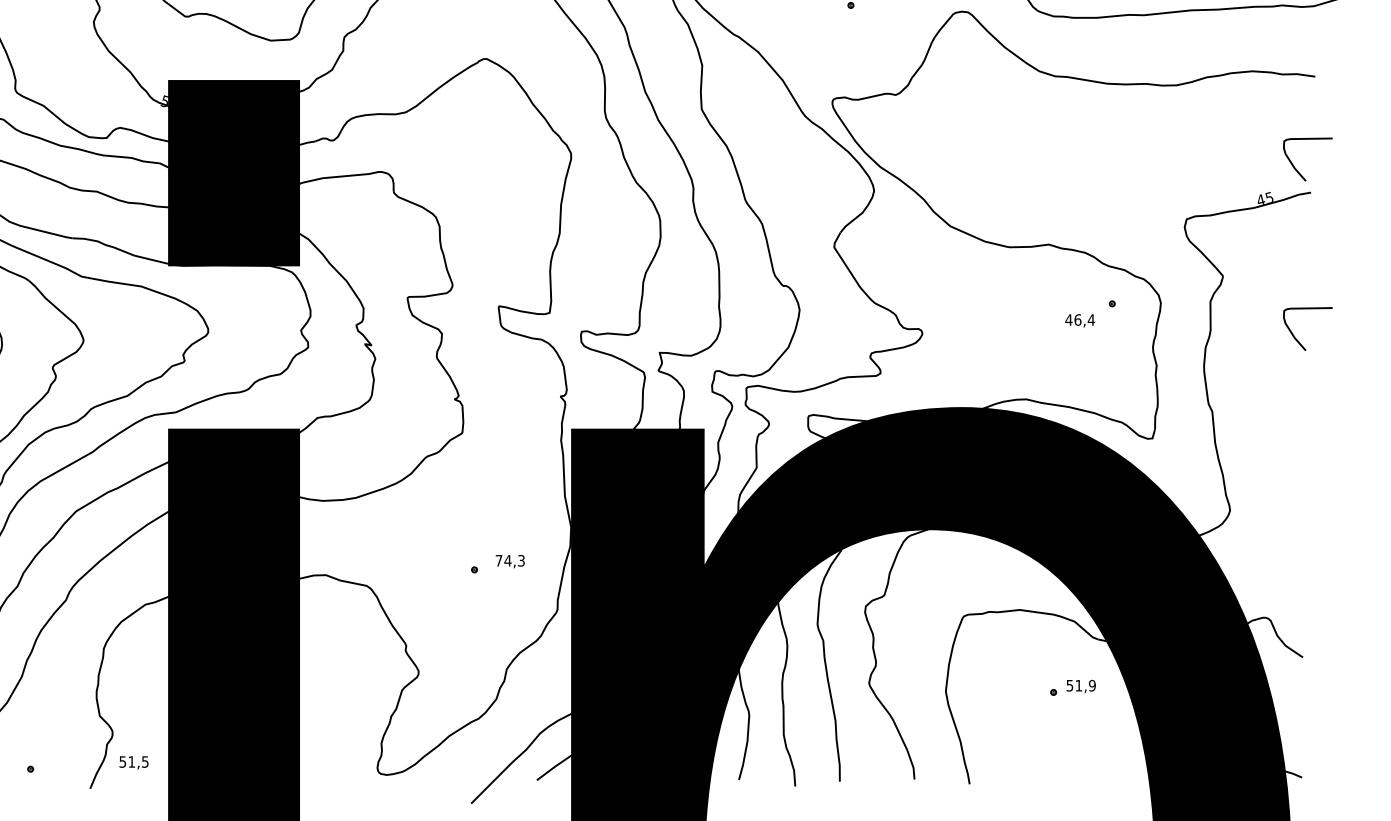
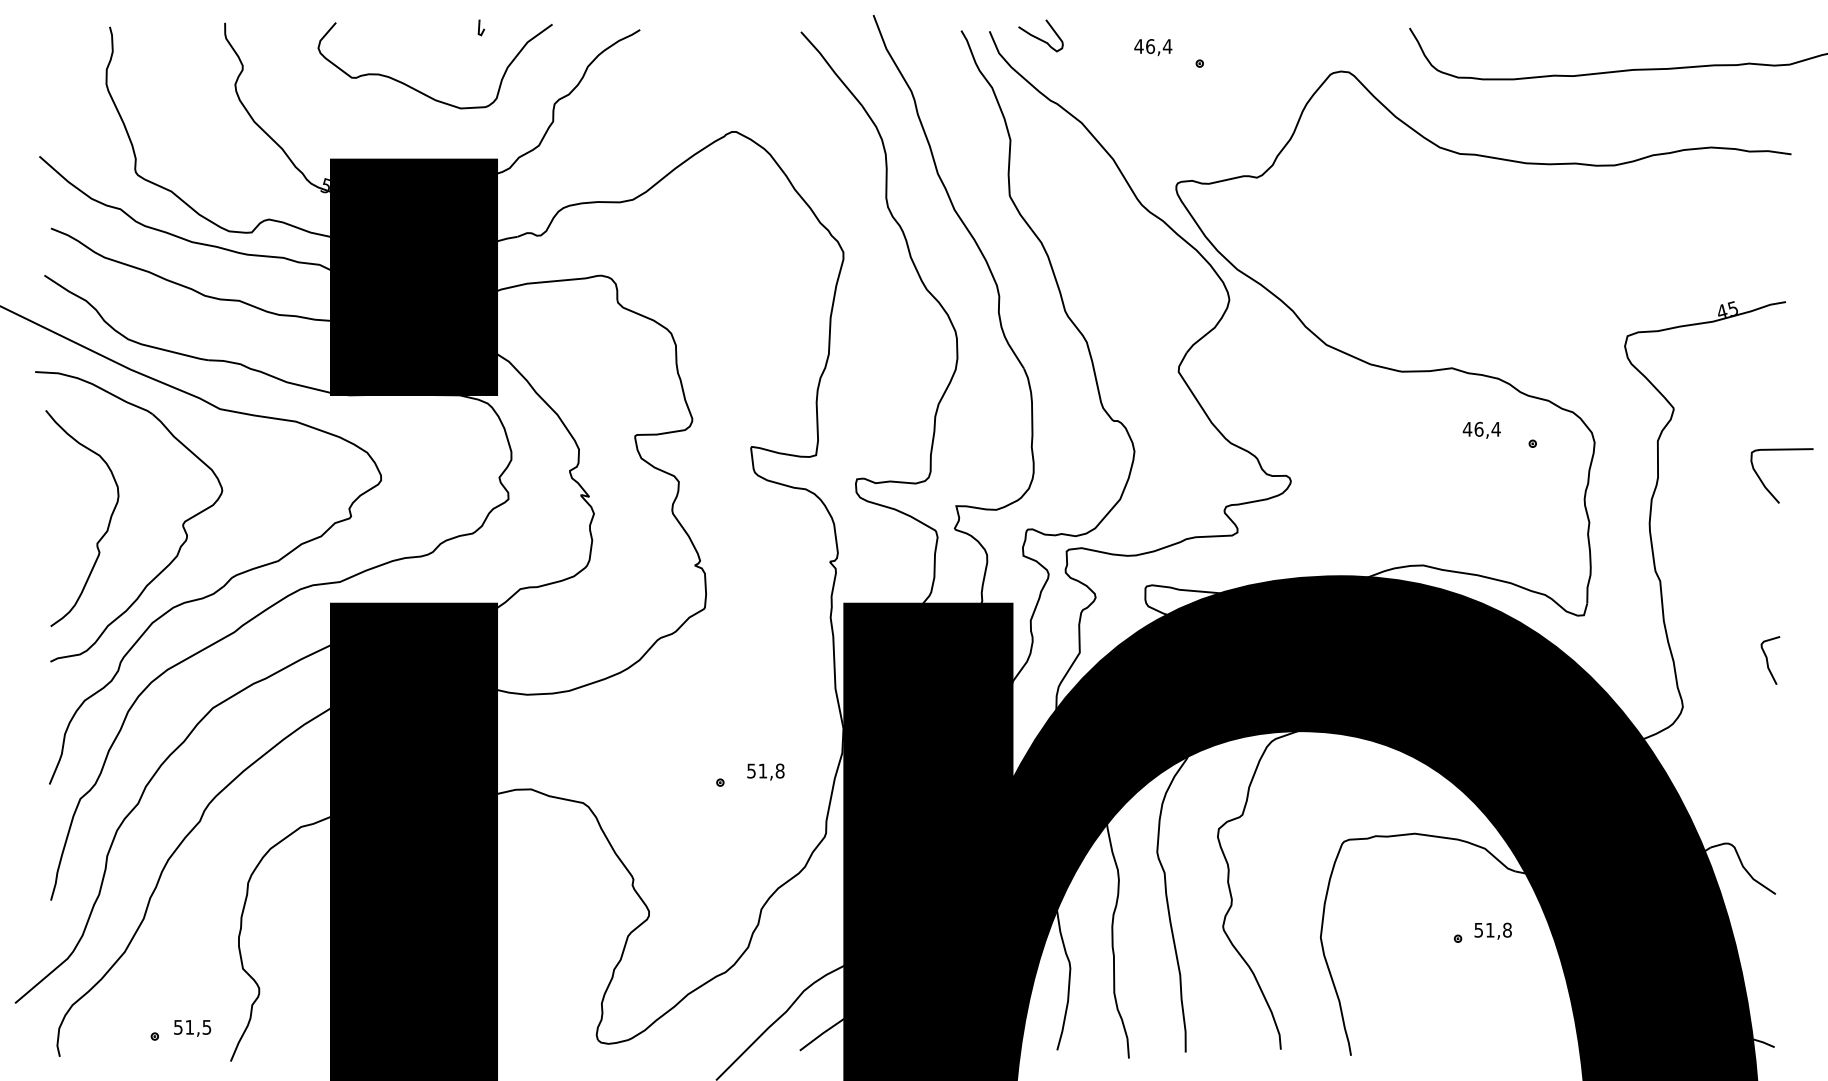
curve: (1294, 167) -> (1765, 269), removed
text: (1079, 320) -> (1481, 429), moved
curve: (1297, 474) -> (1768, 661), added
text: (509, 560) -> (765, 770), 74,3 -> 51,8
text: (1092, 685) -> (1507, 930), 51,9 -> 51,8
text: (133, 762) -> (192, 1028), moved

